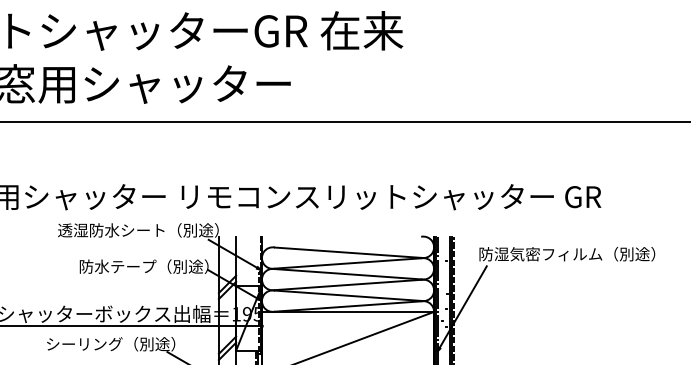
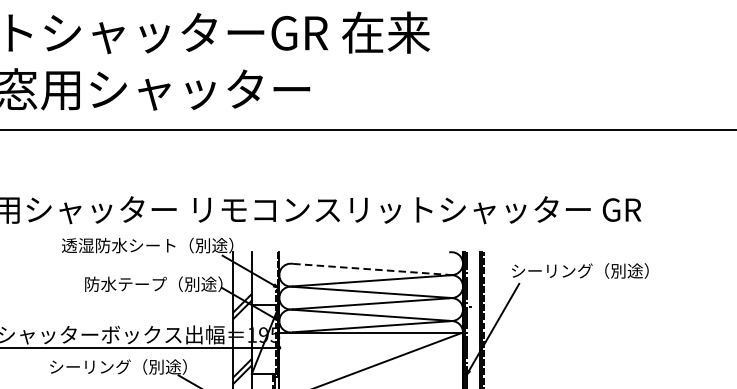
line: (348, 252) -> (371, 269), solid -> dashed
text: (567, 254) -> (605, 271), 防湿気密フィルム（別途） -> シーリング（別途）

